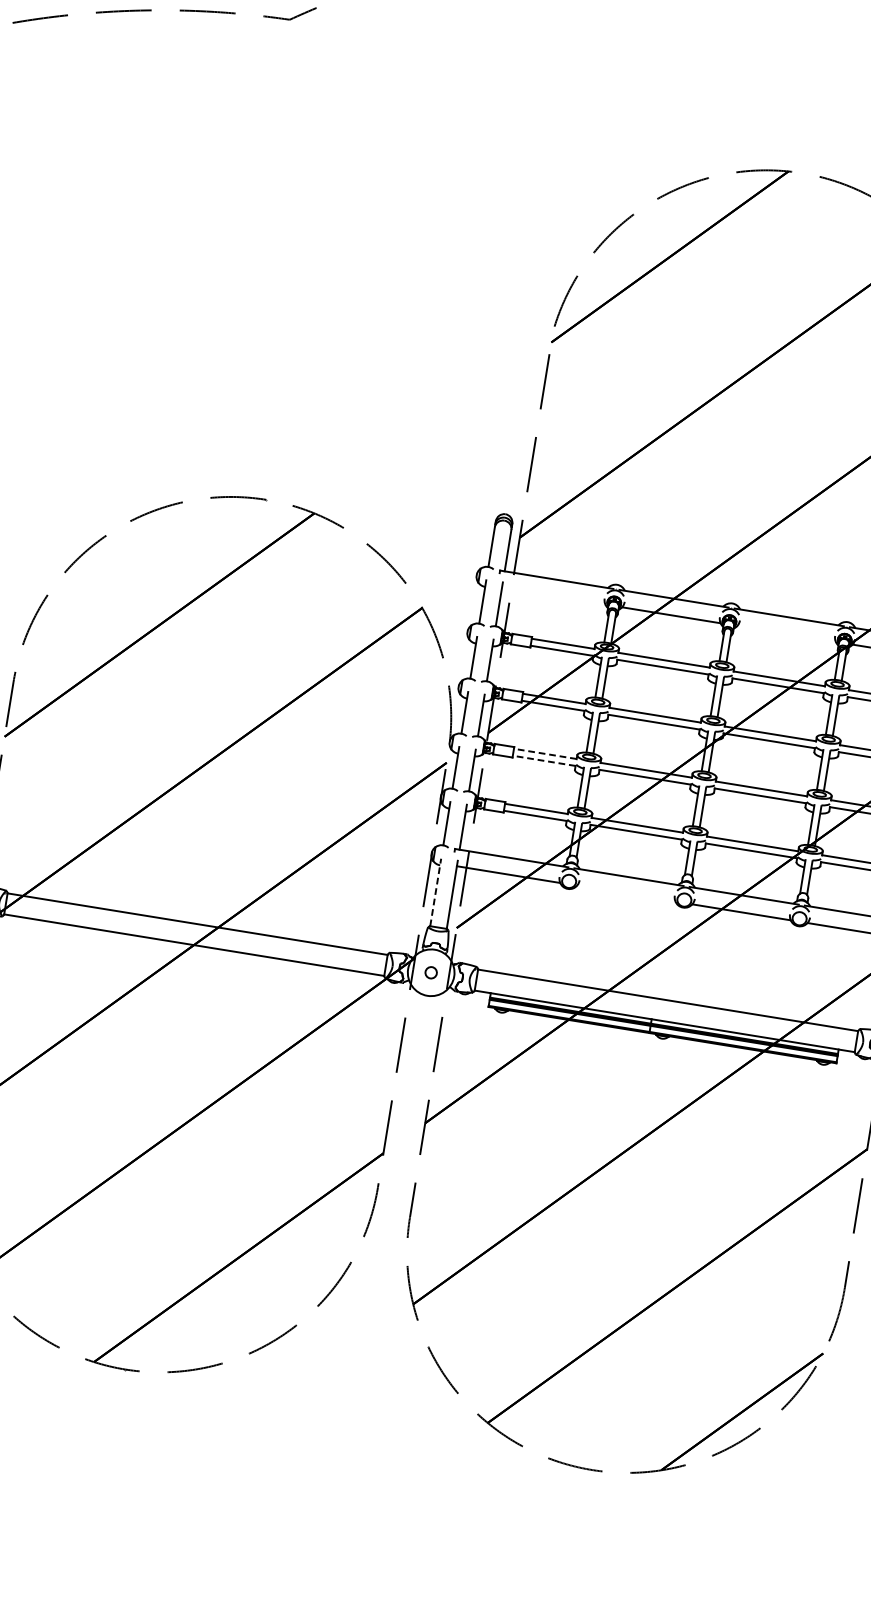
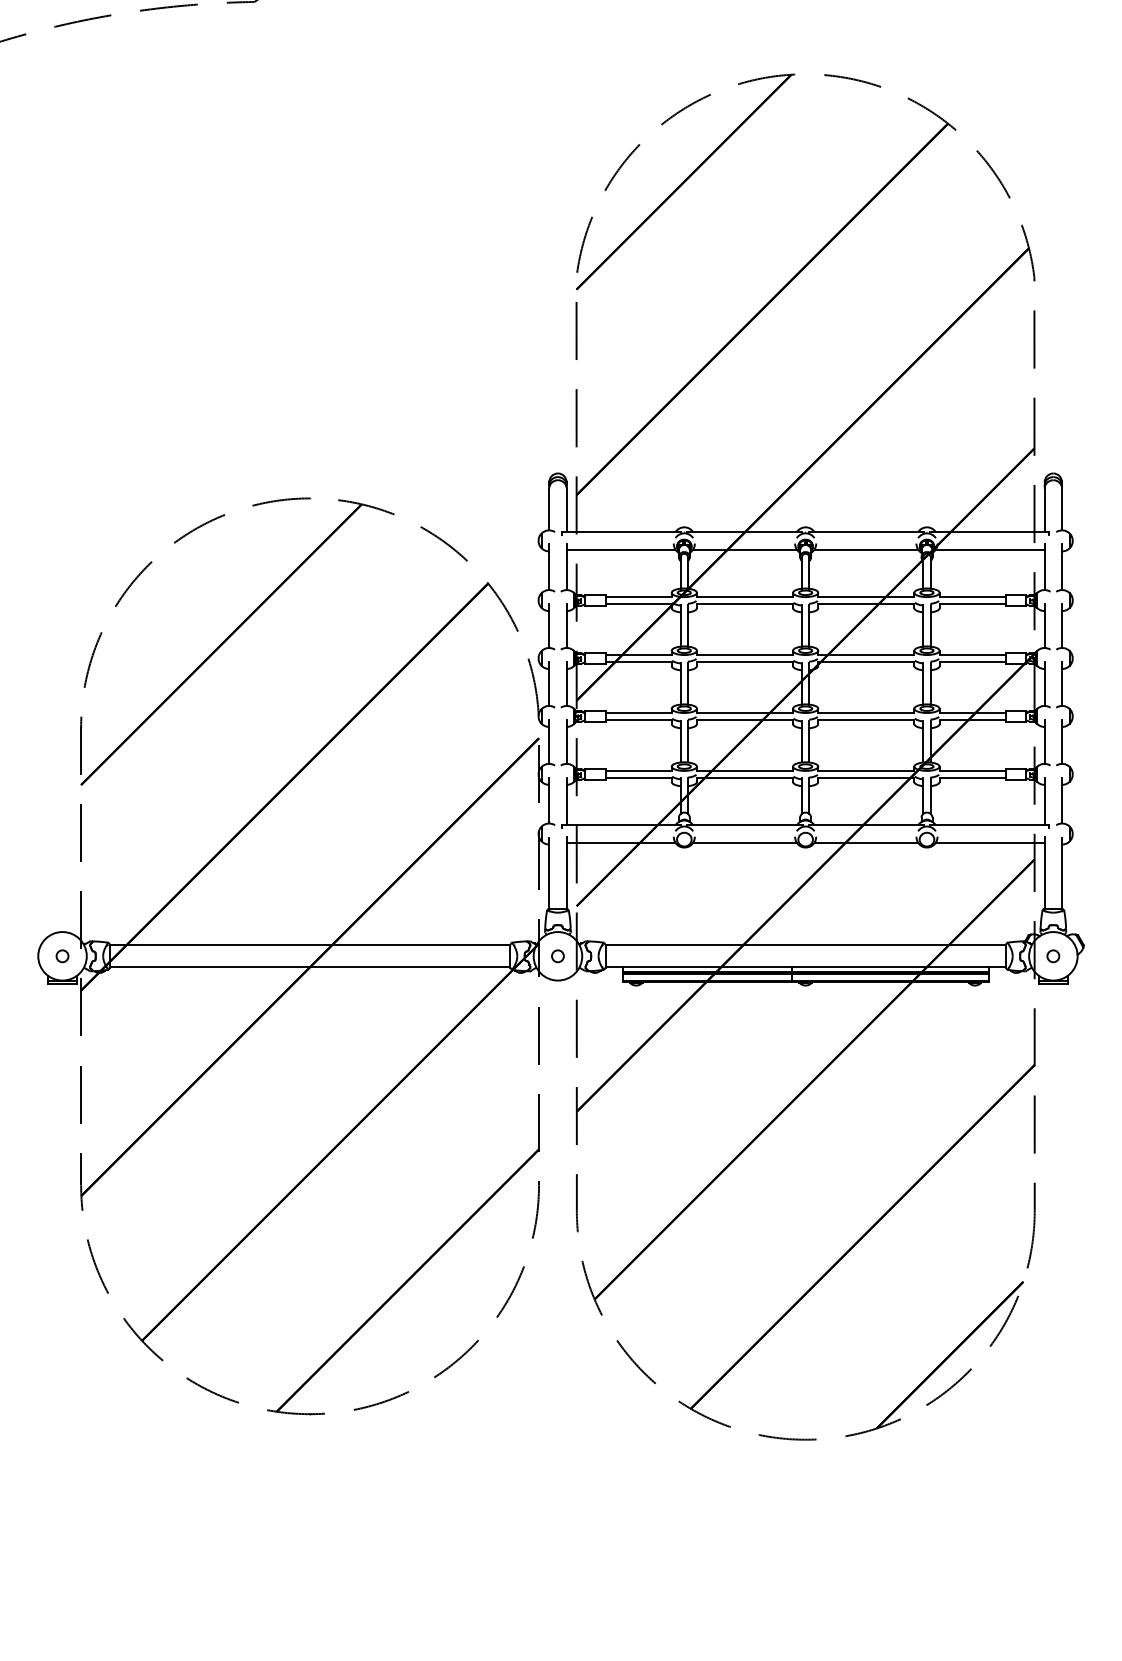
line: (553, 596) -> (620, 549), added
line: (786, 633) -> (866, 549), added
line: (545, 753) -> (638, 712), dashed -> solid
line: (543, 761) -> (638, 720), dashed -> solid
line: (435, 892) -> (549, 873), dashed -> solid
line: (625, 893) -> (744, 842), added

